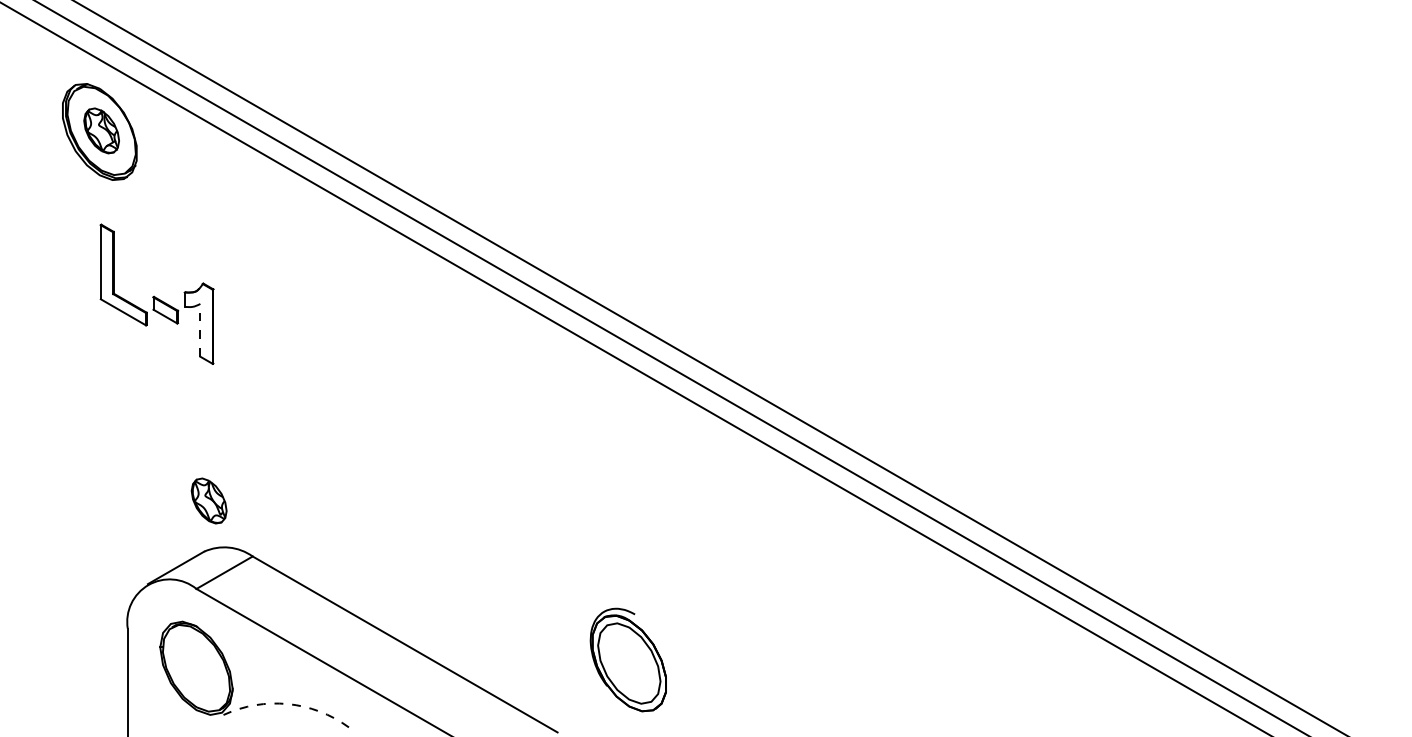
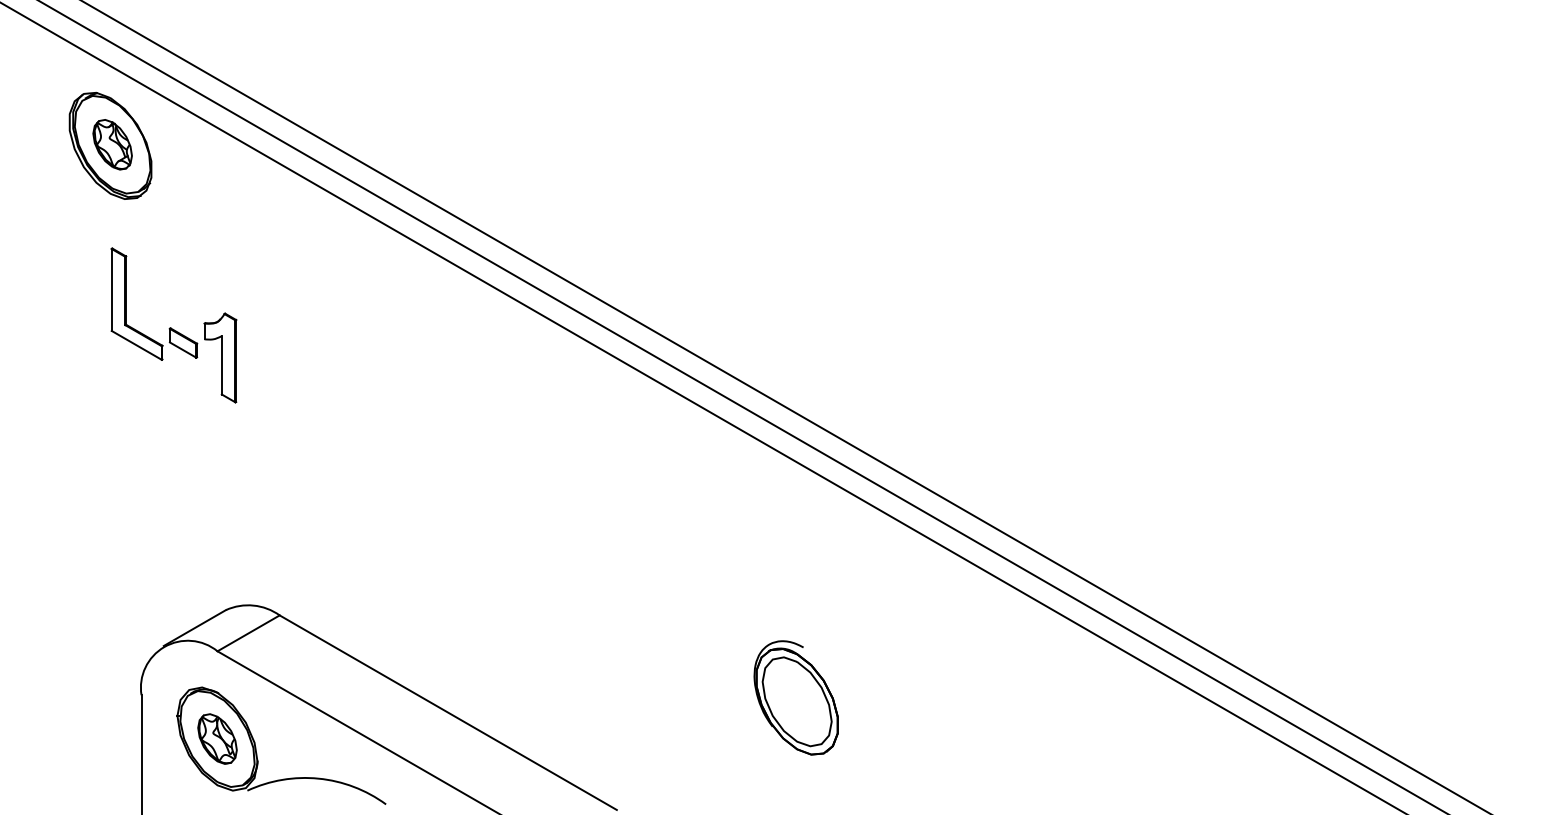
line: (200, 329) -> (221, 364), dashed -> solid
part: (209, 500) -> (217, 738), moved
part: (627, 659) -> (795, 697), moved
arc: (287, 703) -> (318, 778), dashed -> solid

